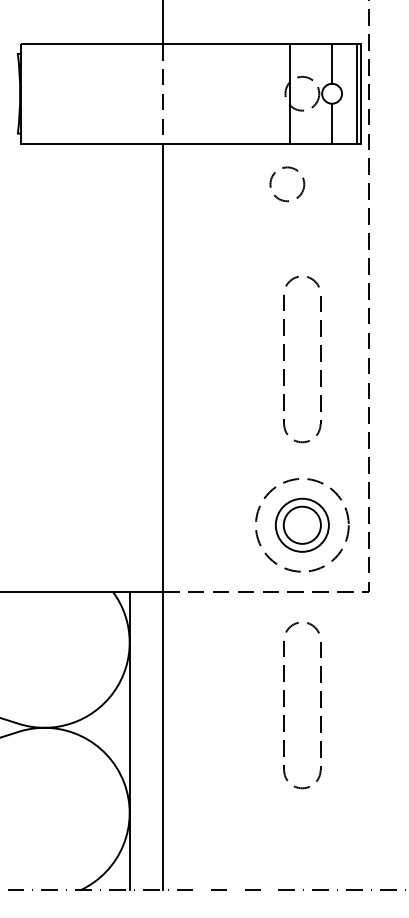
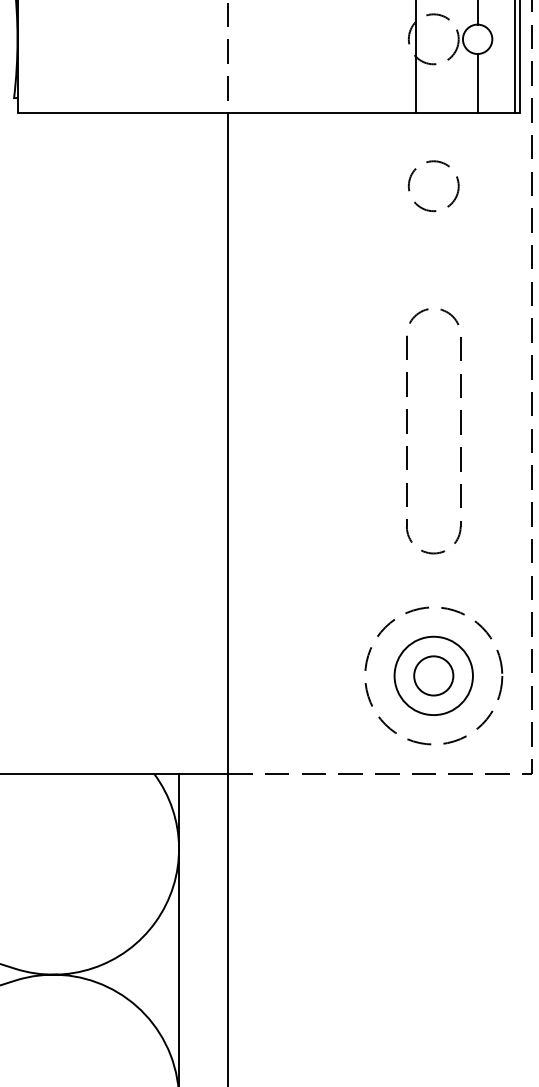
circle: (287, 184) -> (433, 186), moved
circle: (302, 525) -> (433, 676), size x0.71
part: (284, 705) -> (407, 941), removed

